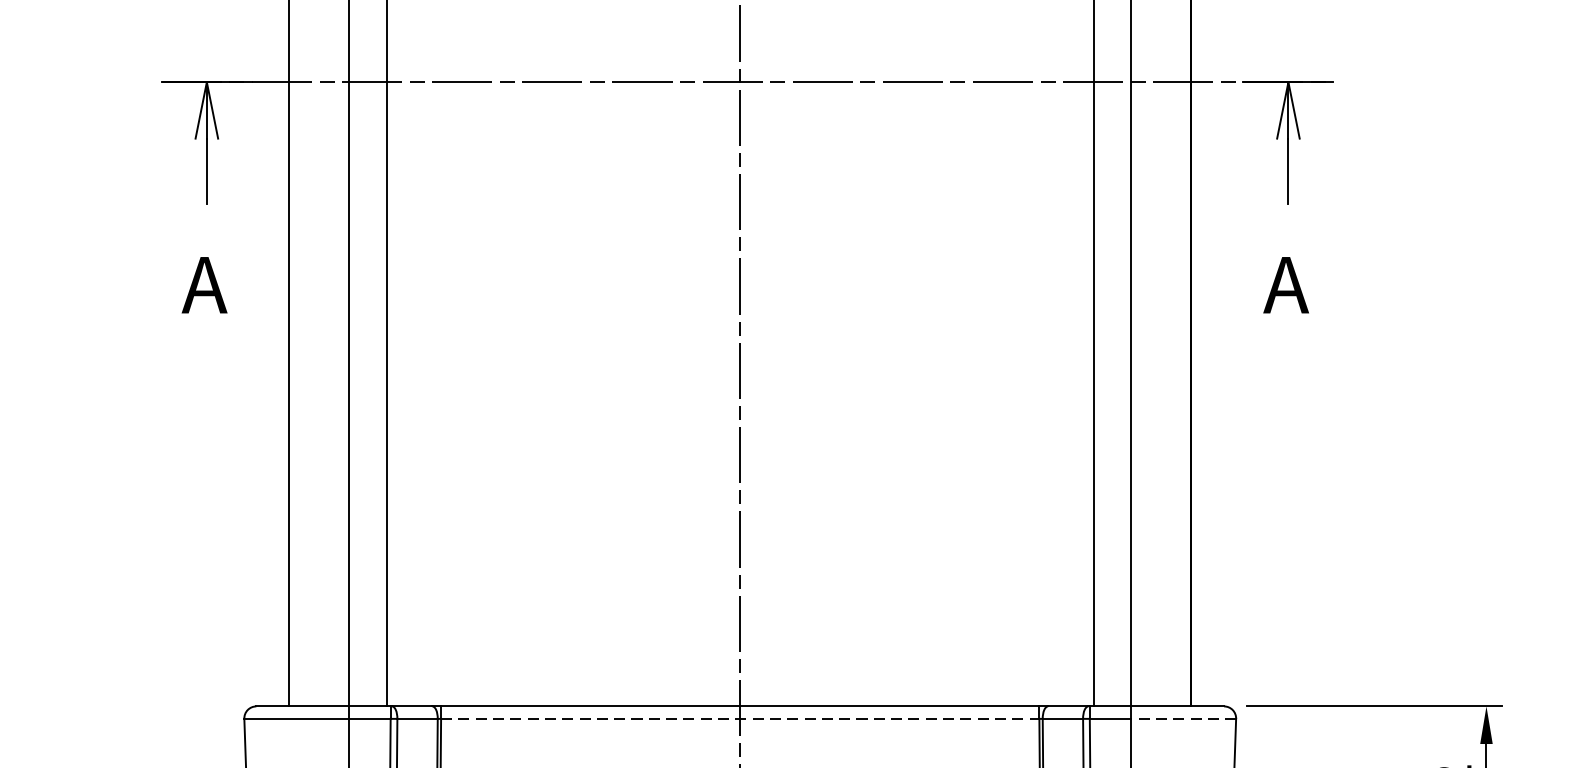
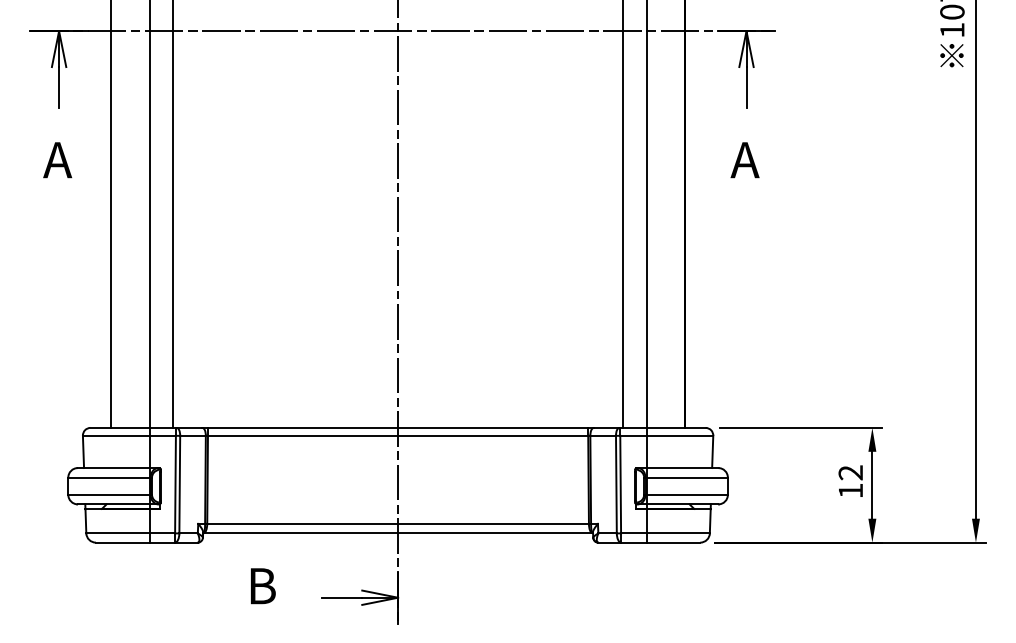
line: (740, 718) -> (398, 435), dashed -> solid
line: (1182, 718) -> (679, 435), dashed -> solid

